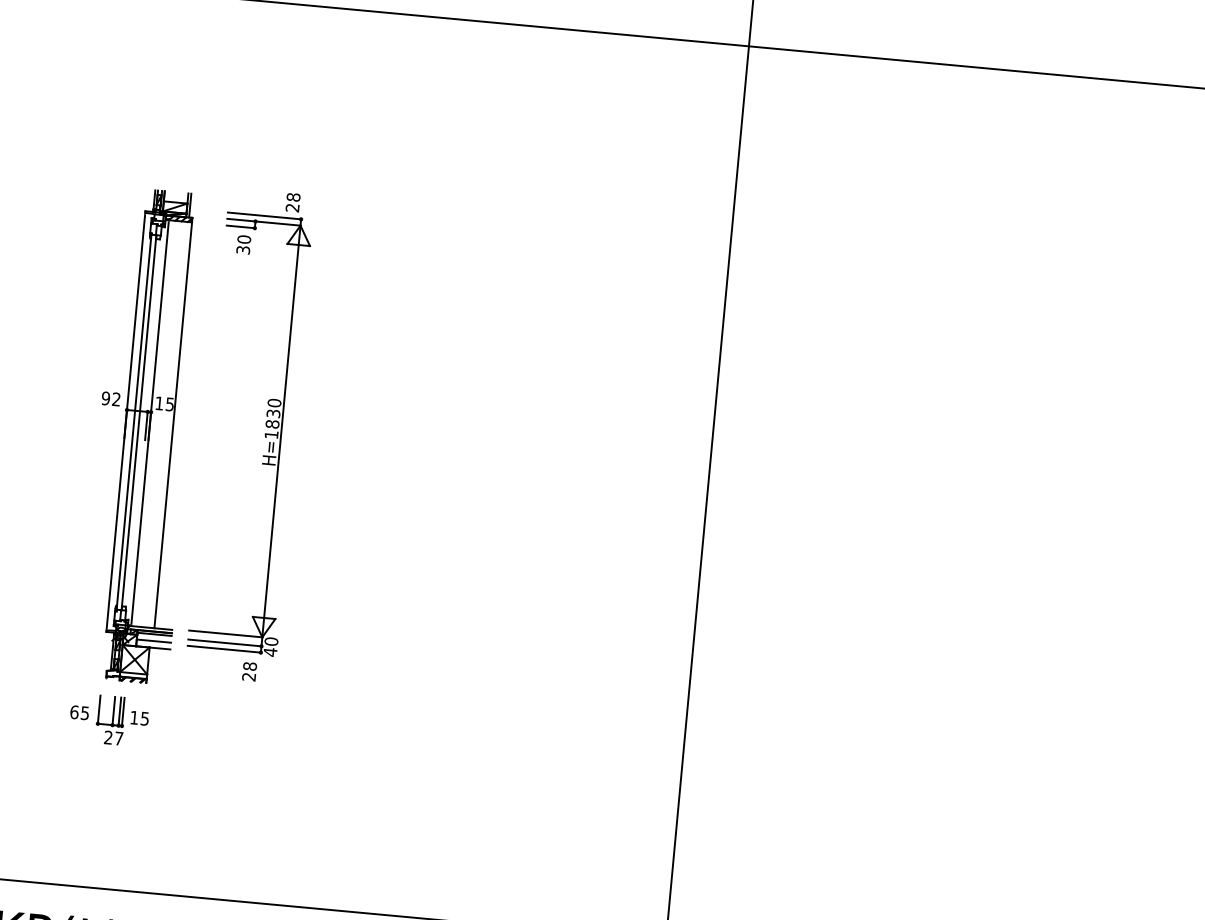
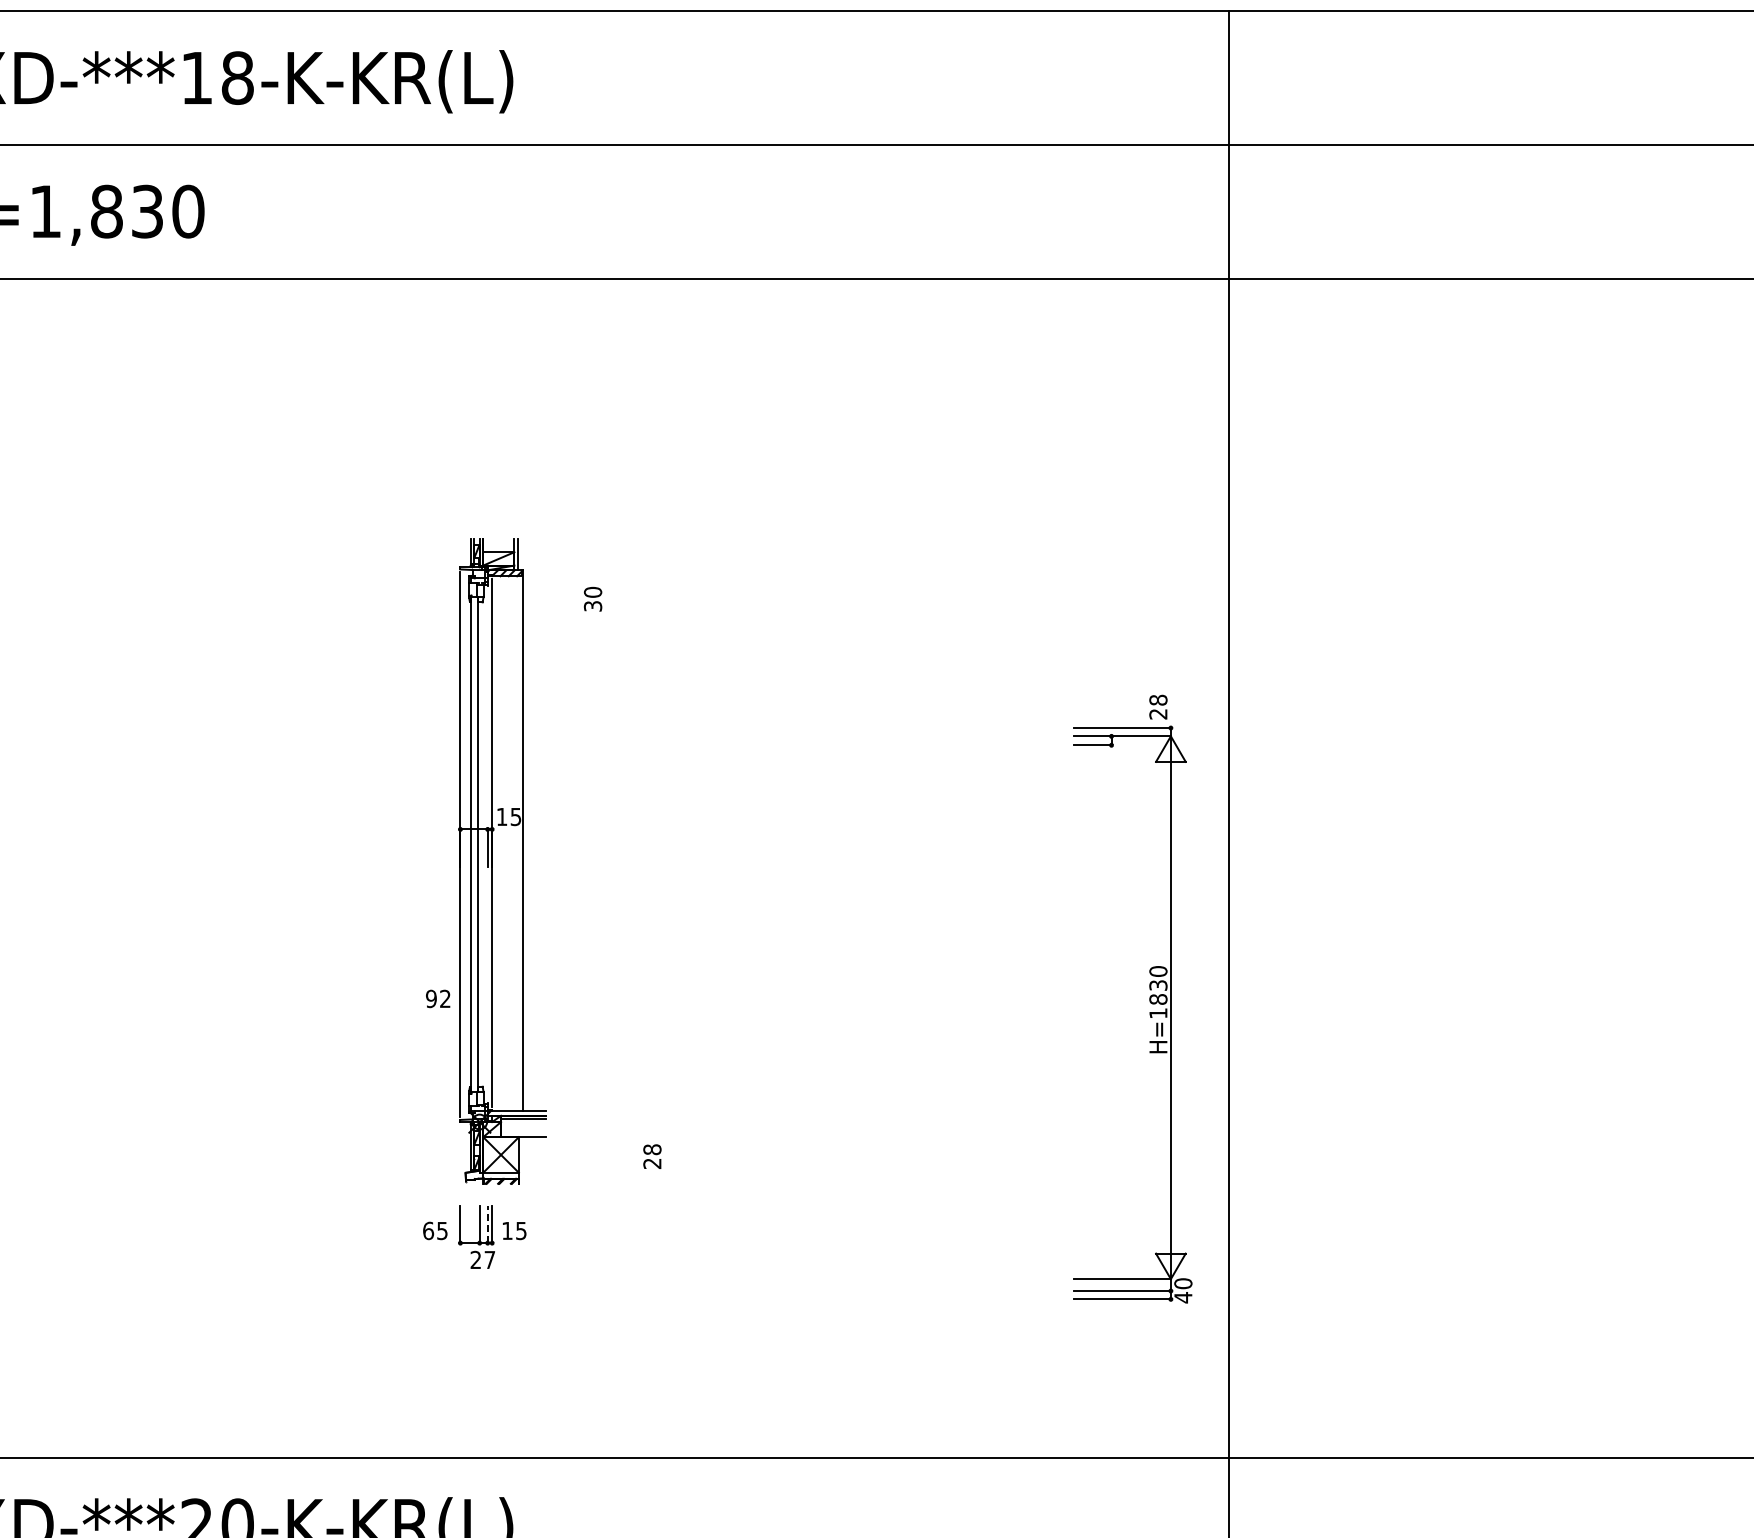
text: (111, 398) -> (438, 998), moved
part: (265, 422) -> (1149, 998), moved
line: (153, 641) -> (523, 1128), removed
line: (119, 711) -> (487, 1224), solid -> dashed

